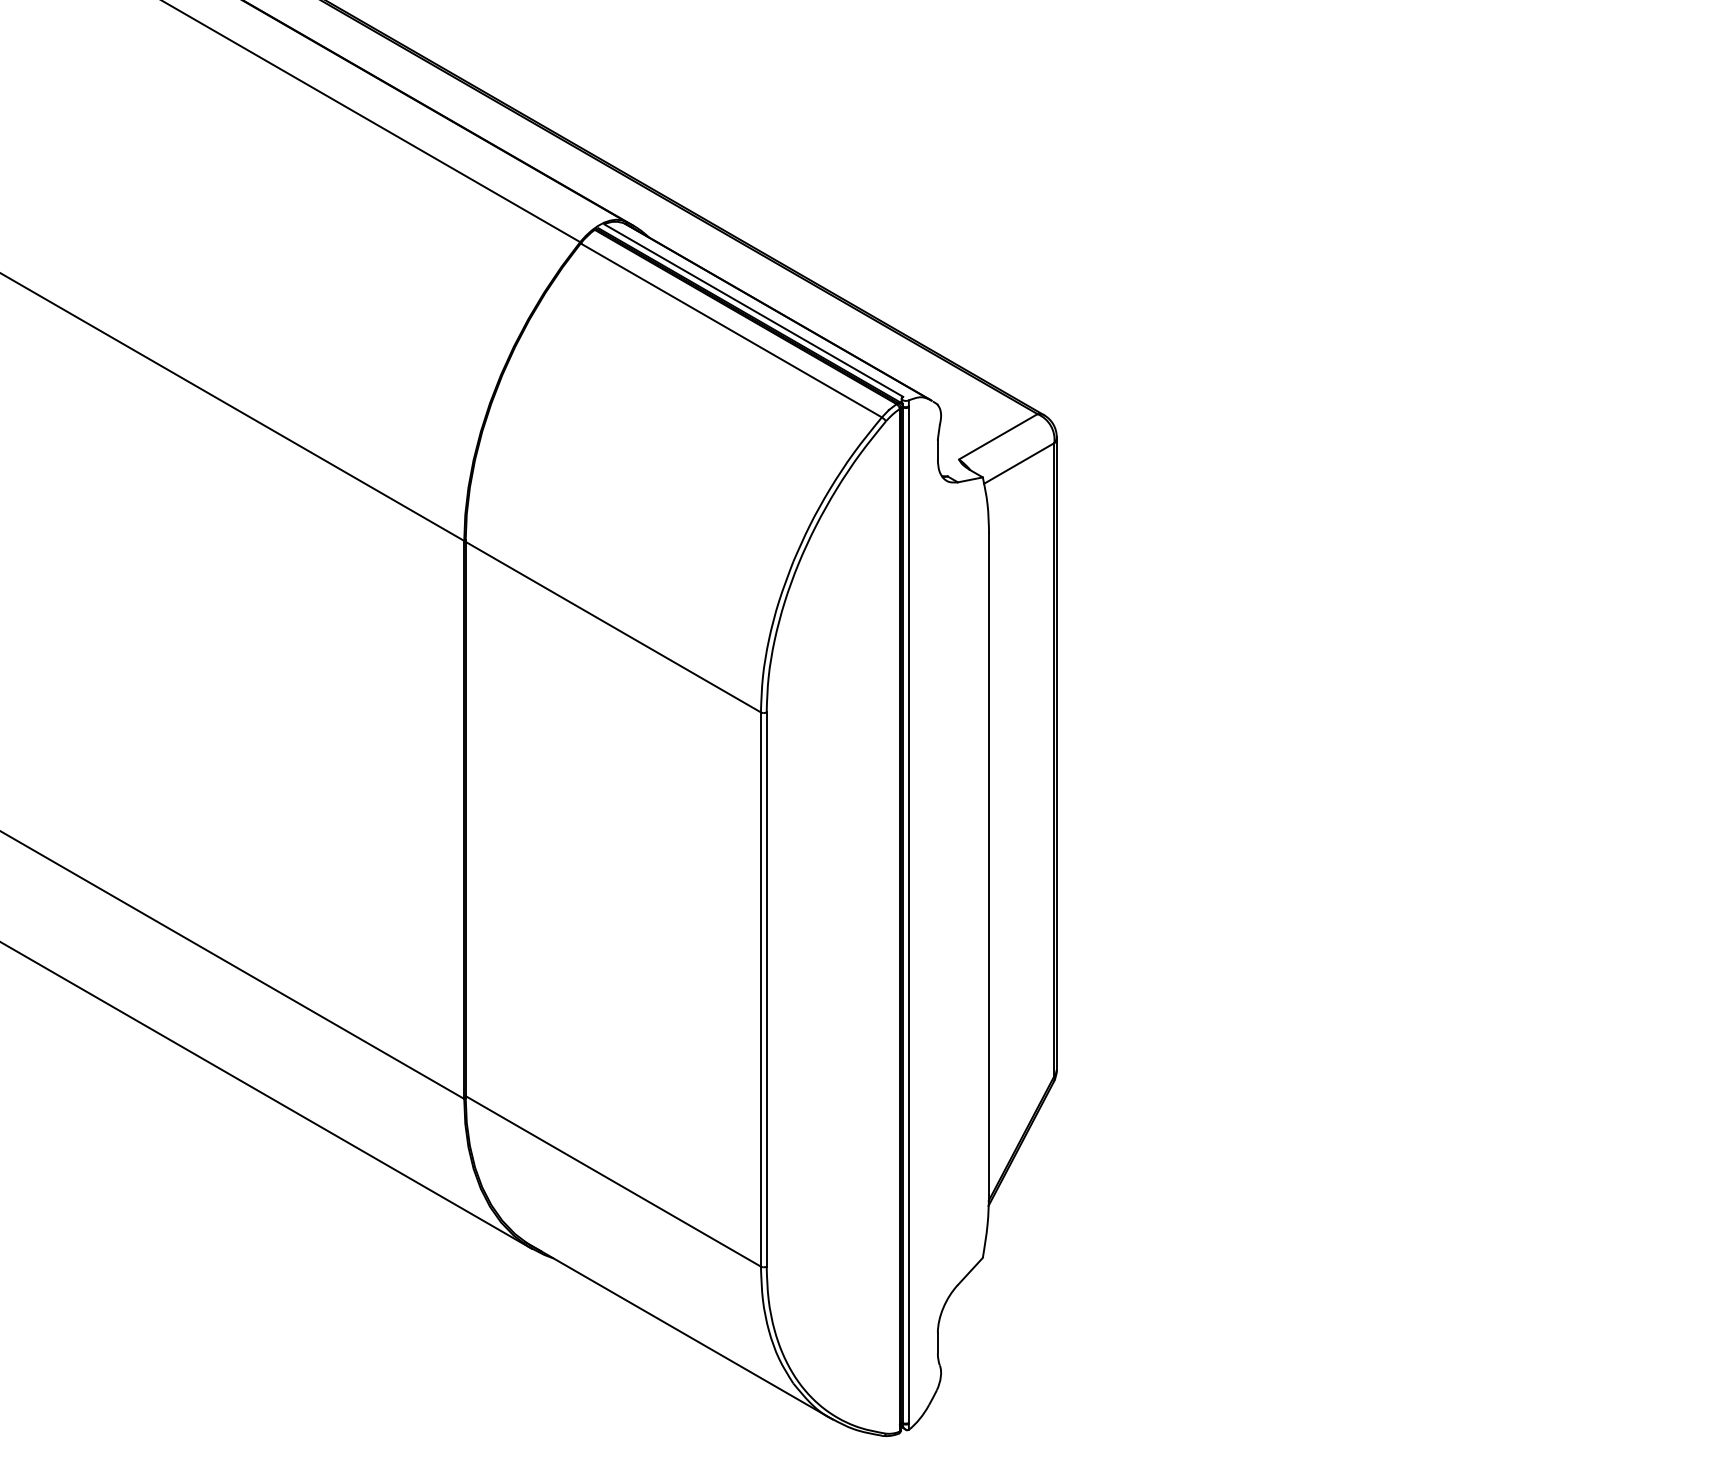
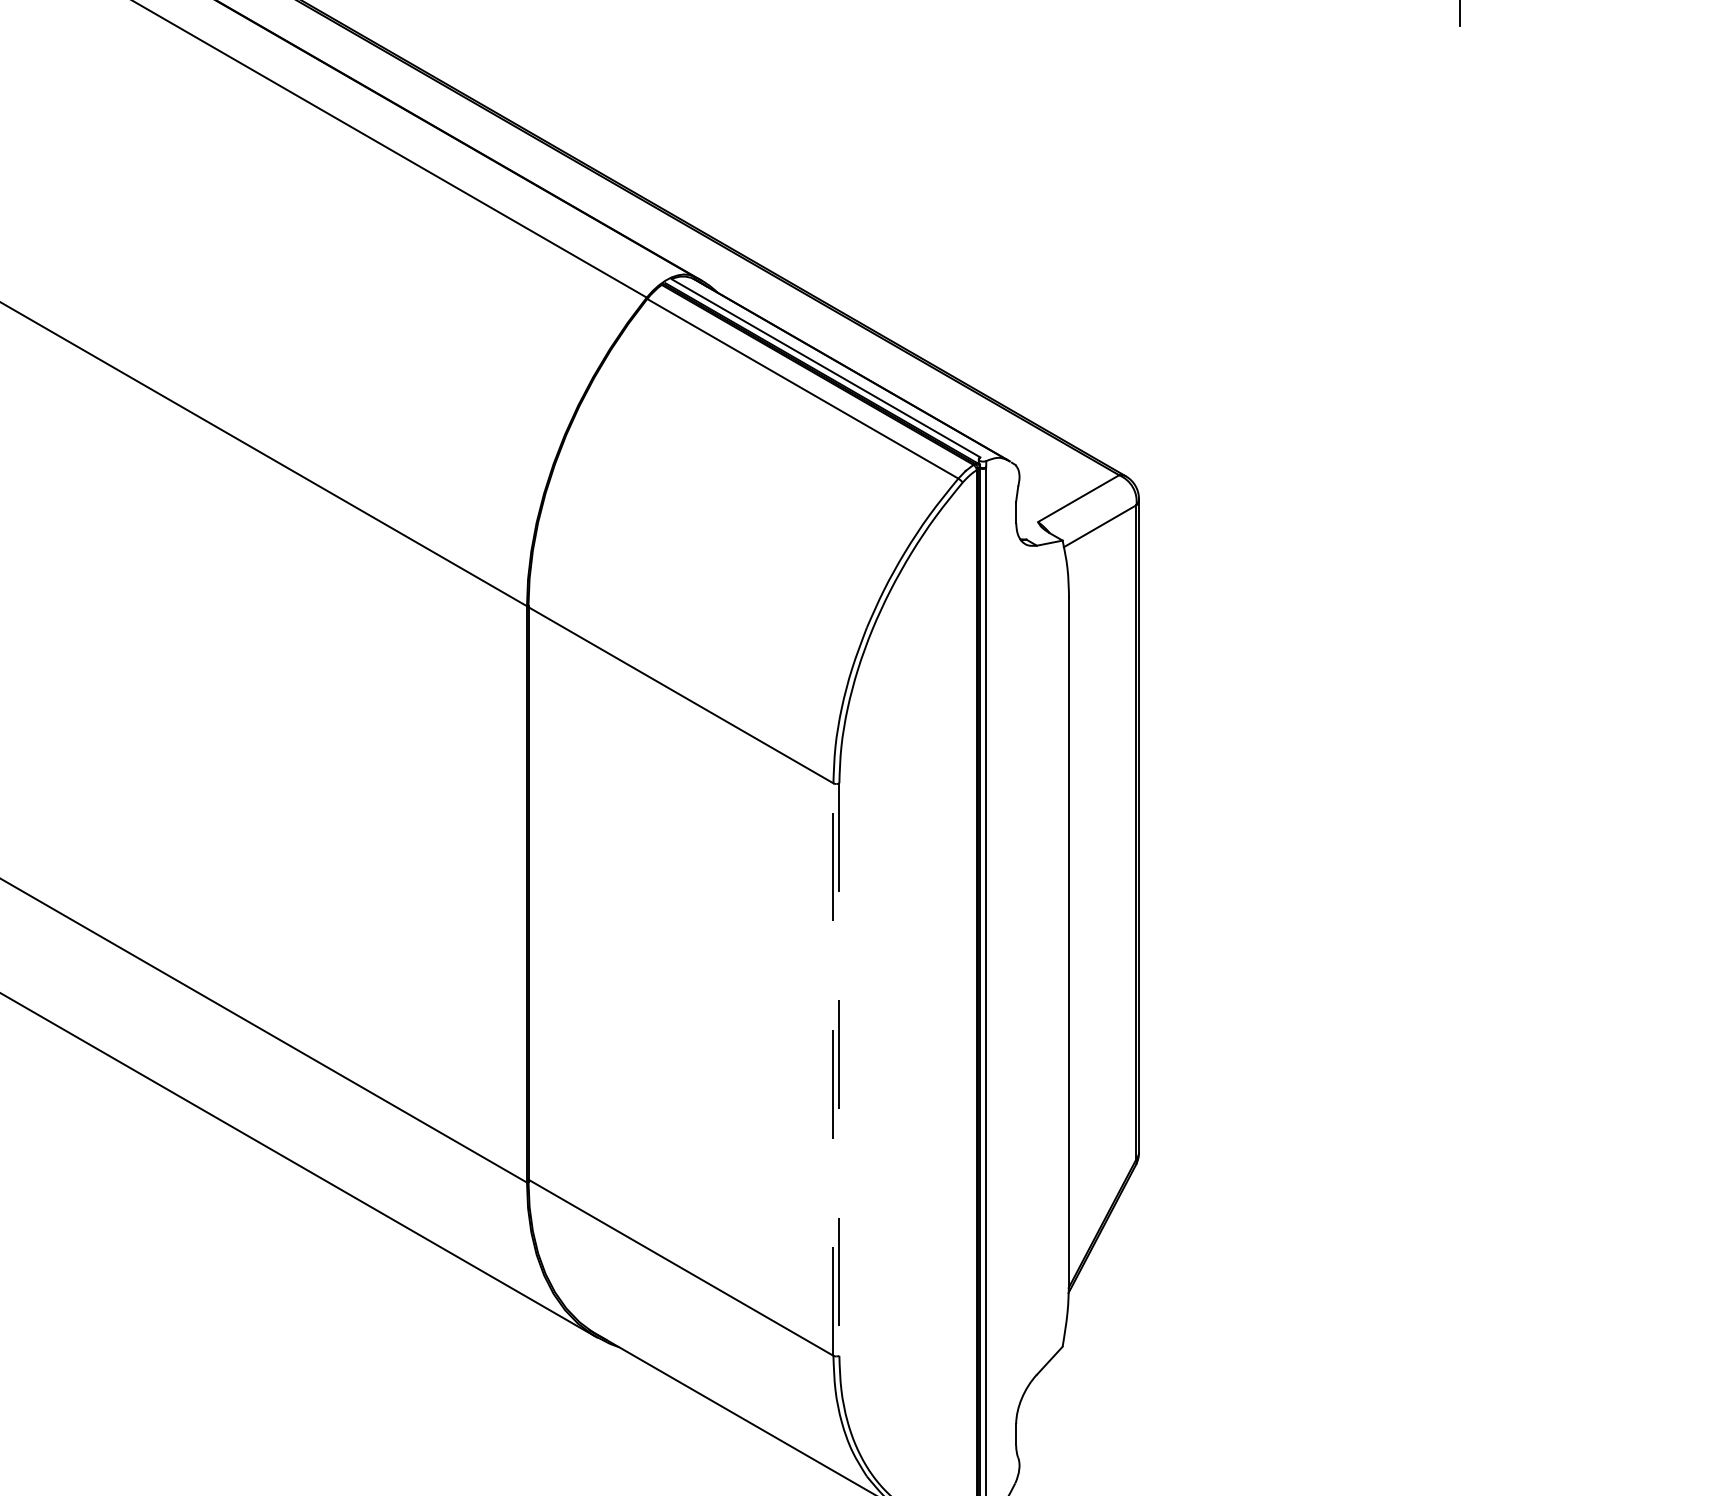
line: (760, 989) -> (832, 1069), solid -> dashed
line: (766, 990) -> (839, 1070), solid -> dashed

